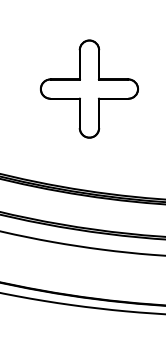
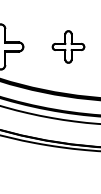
part: (89, 88) -> (68, 46), size x0.7

